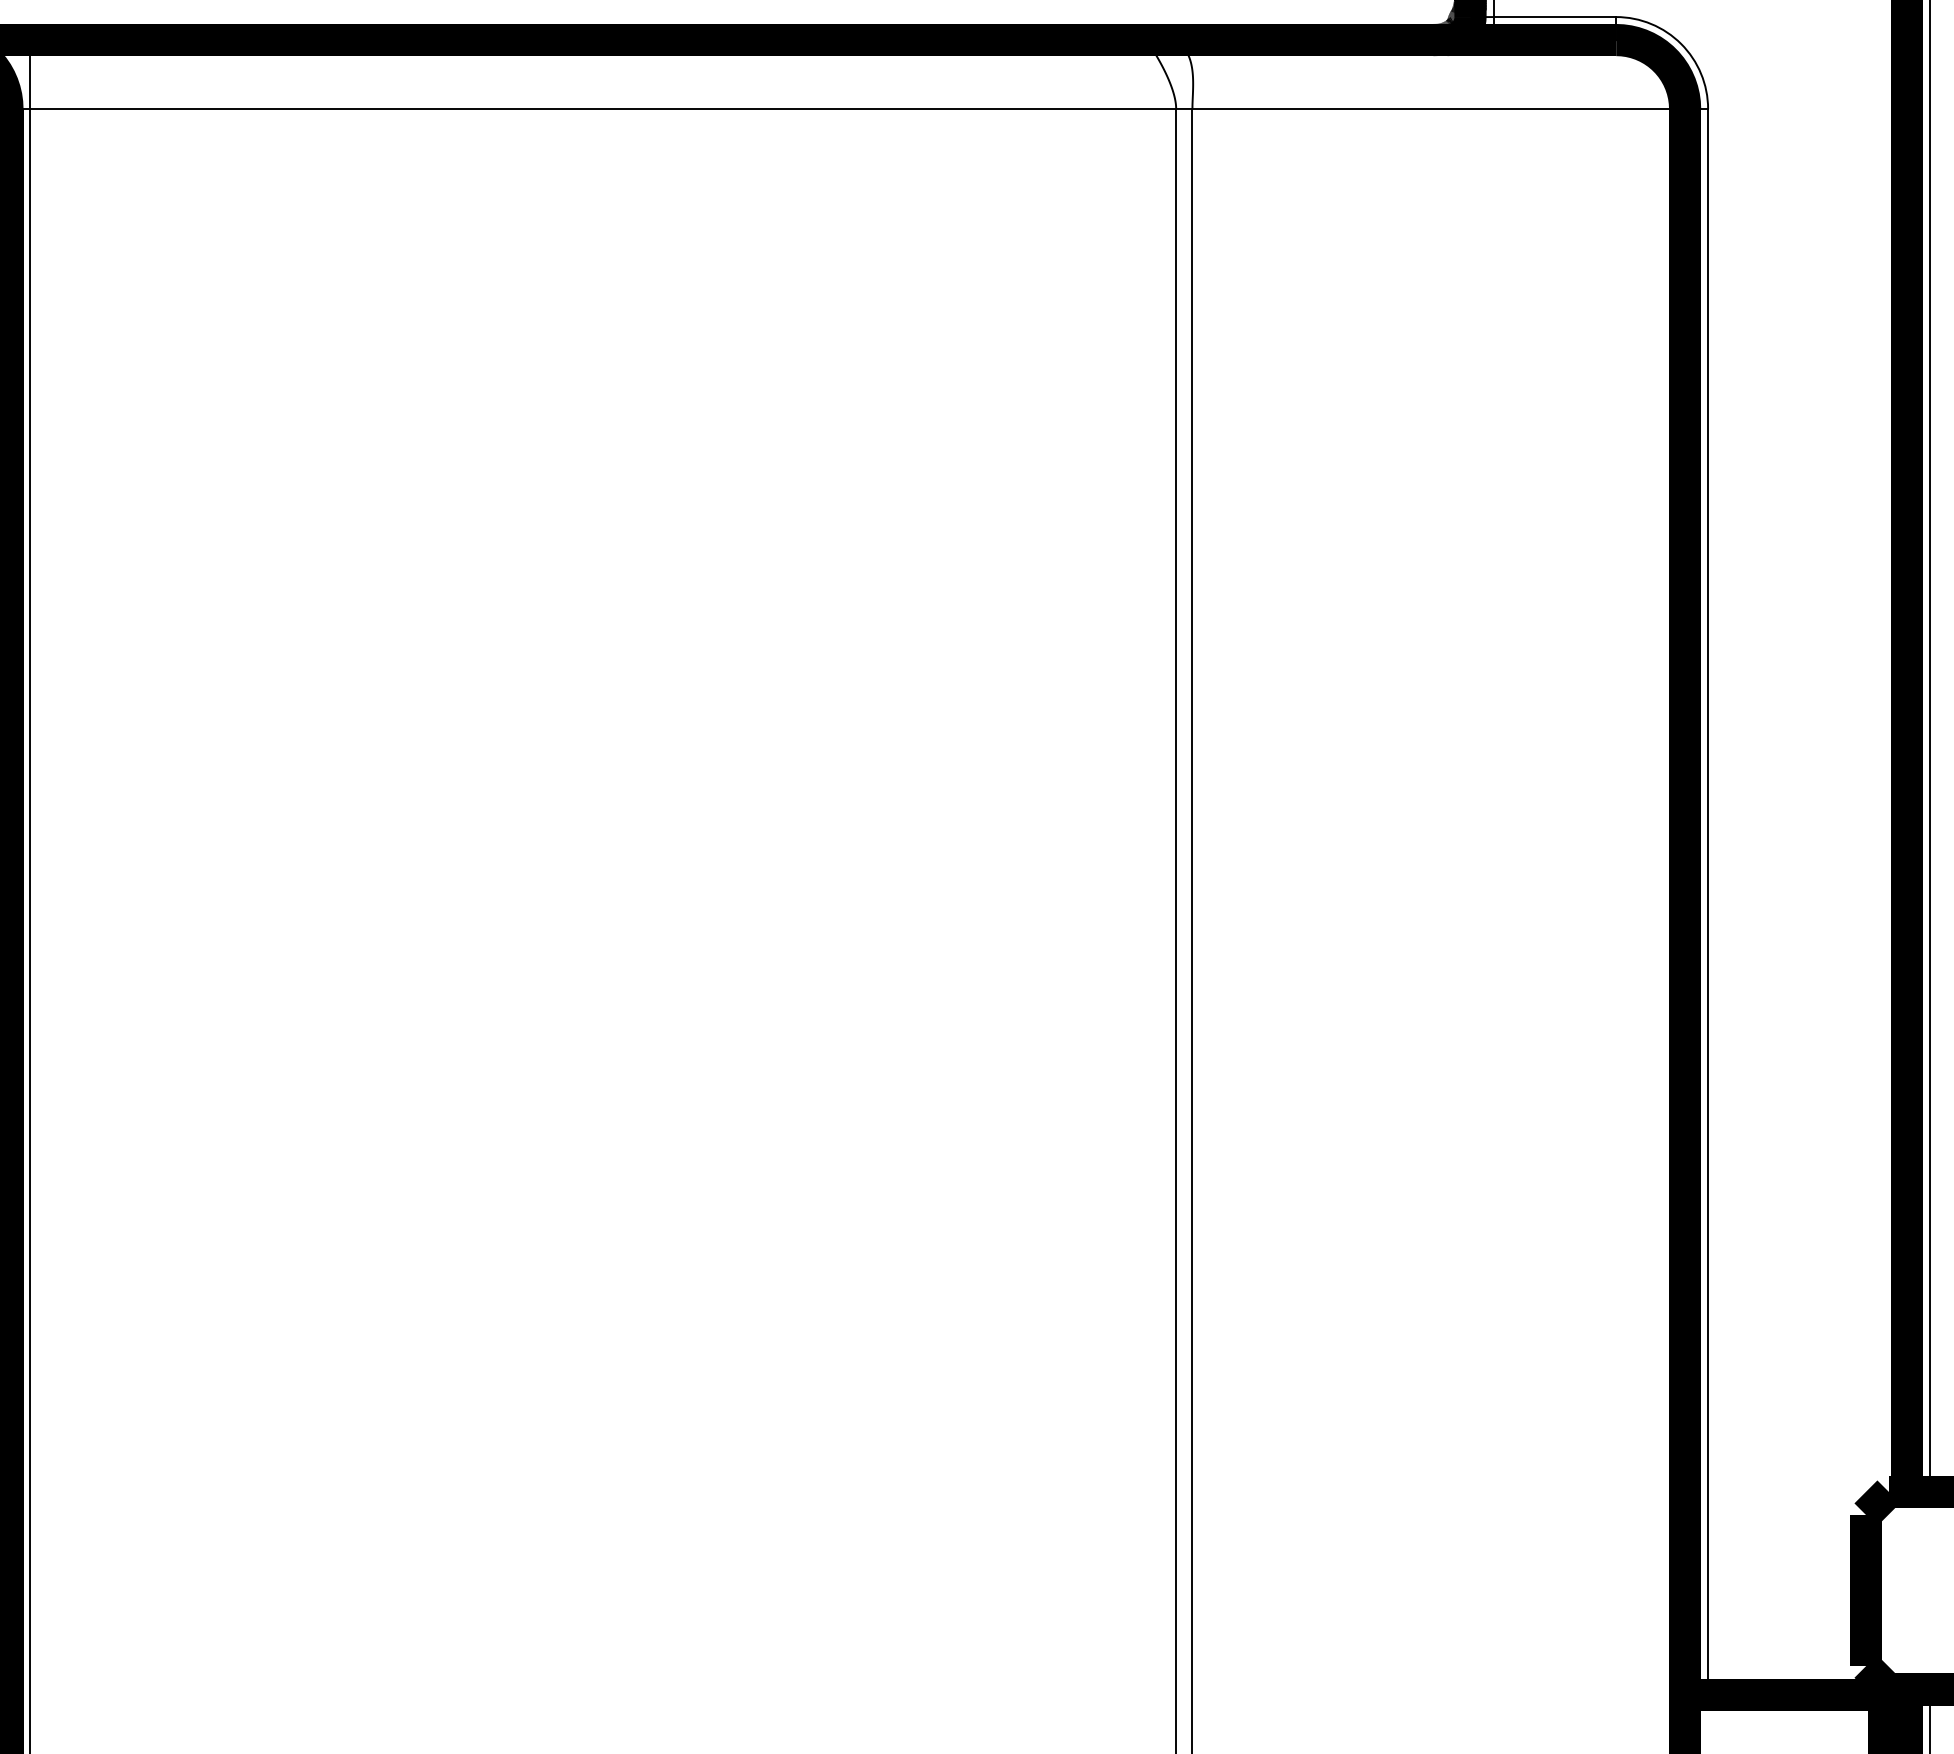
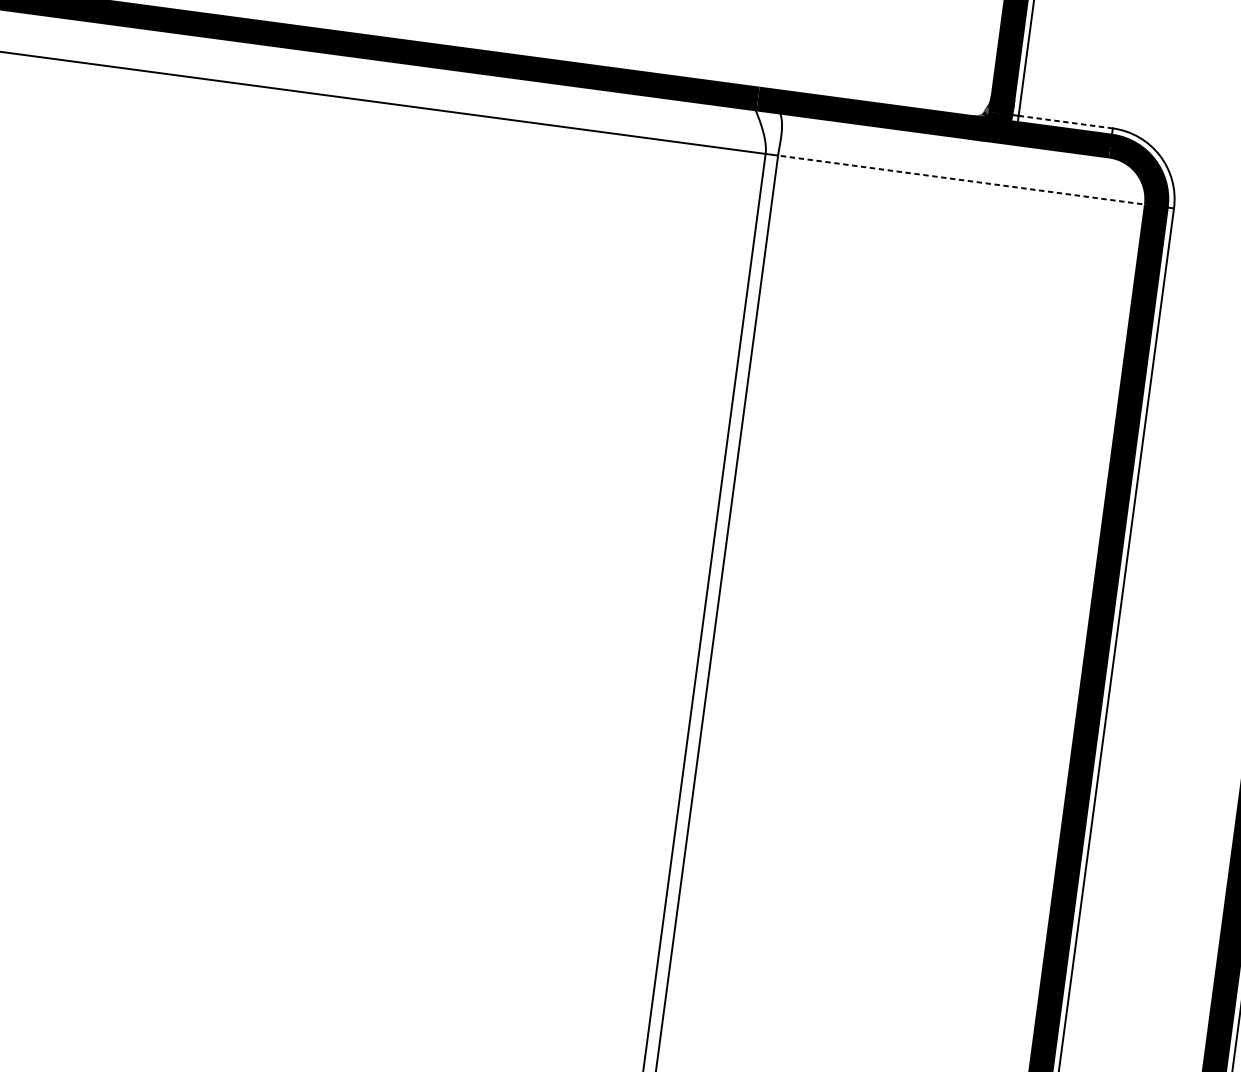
line: (1555, 17) -> (1066, 122), solid -> dashed
line: (1435, 108) -> (964, 180), solid -> dashed

